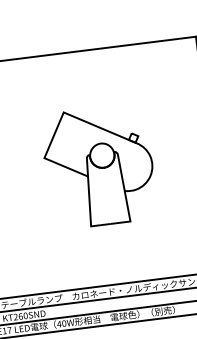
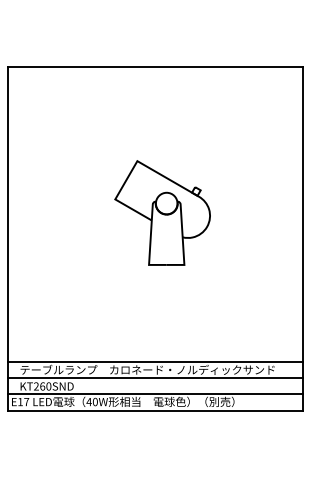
part: (98, 166) -> (162, 212), size x0.71

